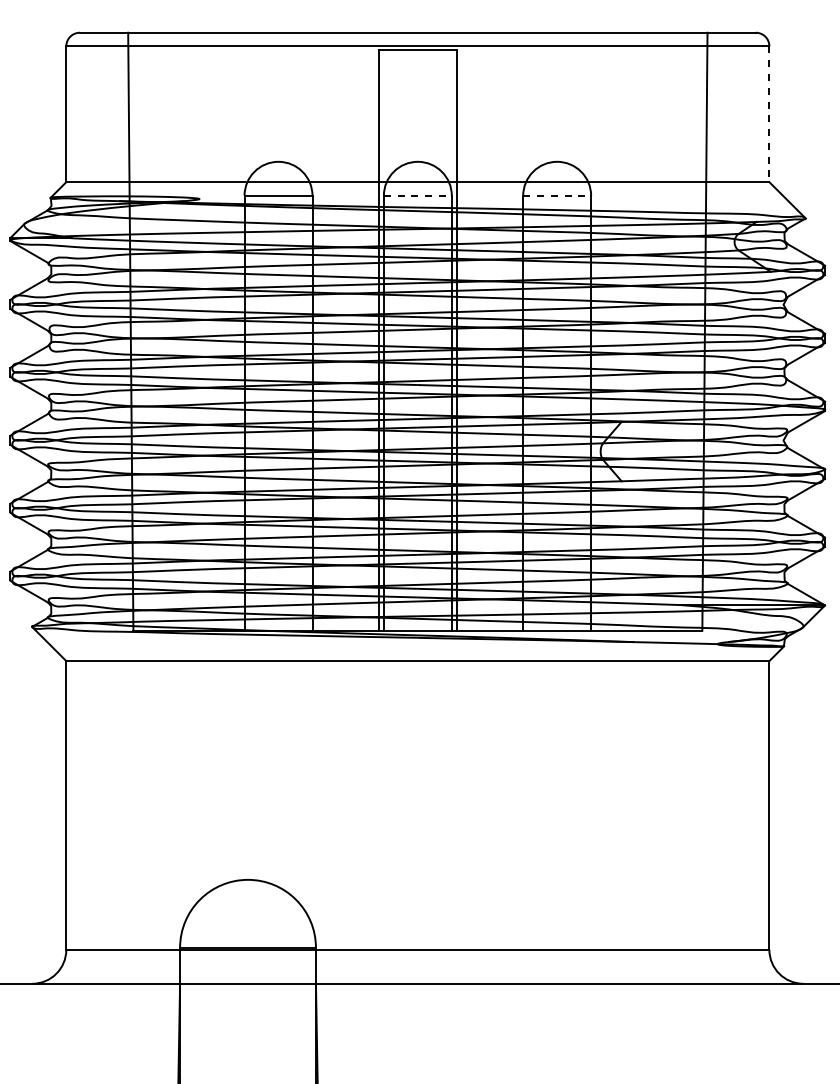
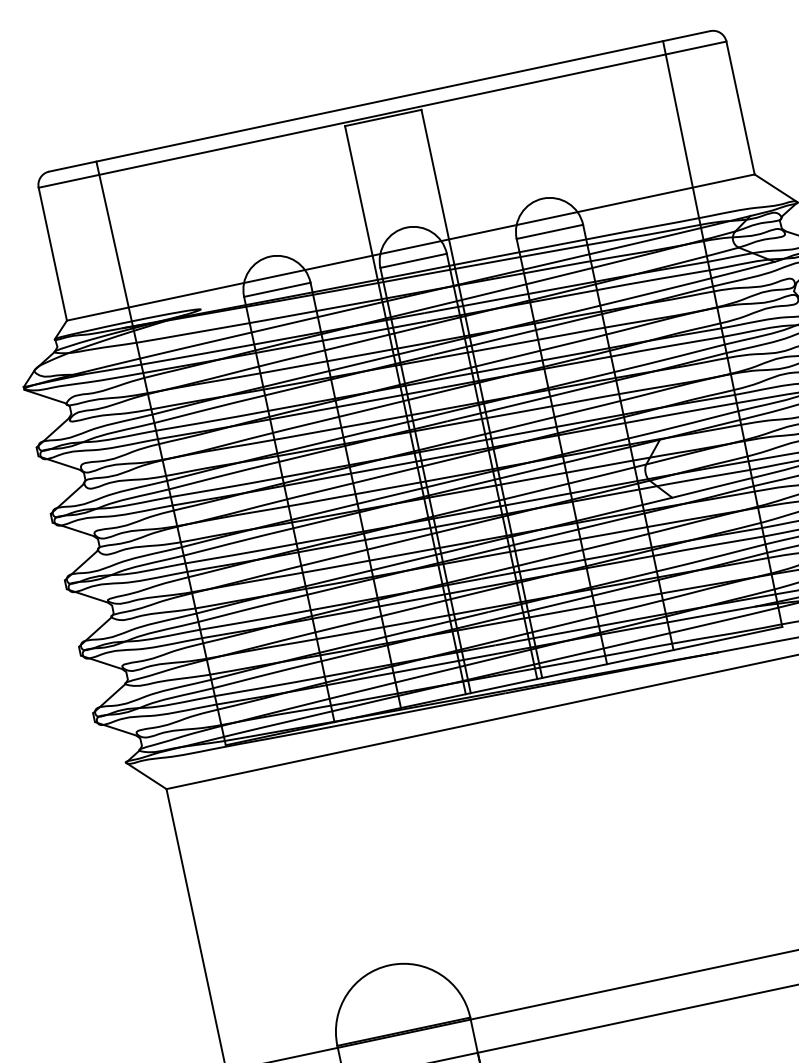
line: (769, 114) -> (740, 108), dashed -> solid
line: (417, 195) -> (413, 260), dashed -> solid
line: (557, 195) -> (550, 231), dashed -> solid

